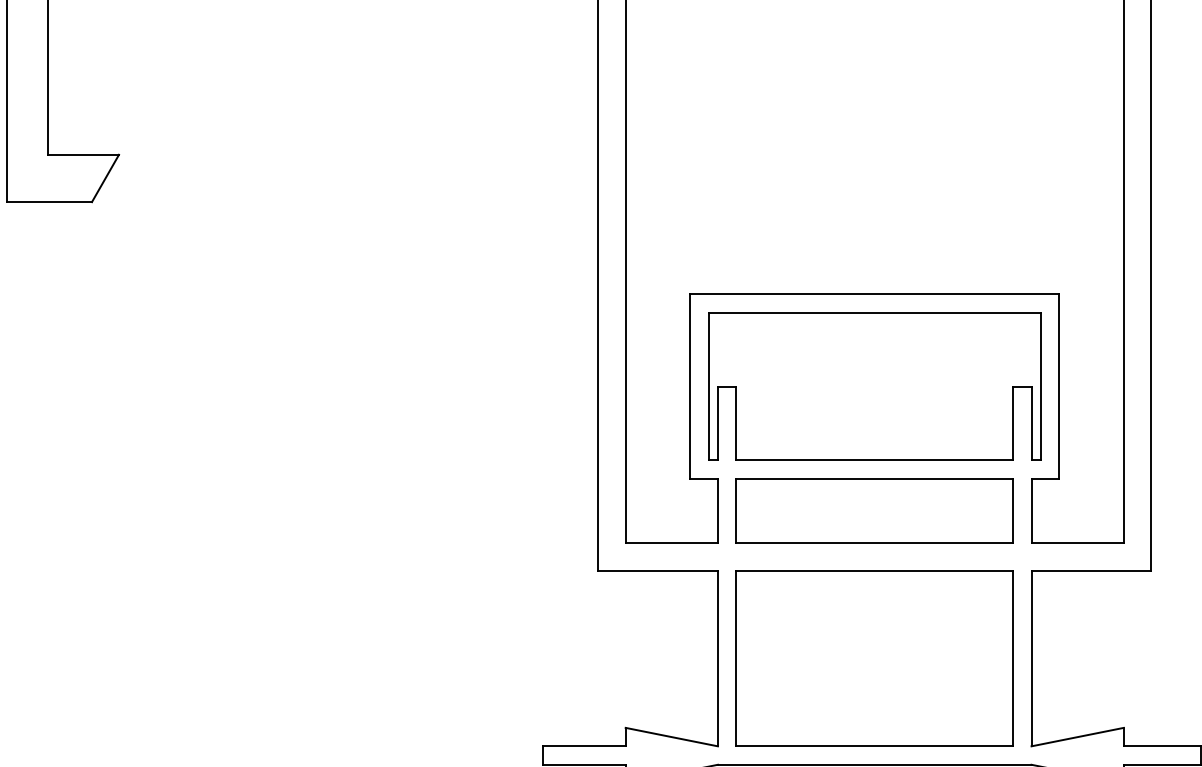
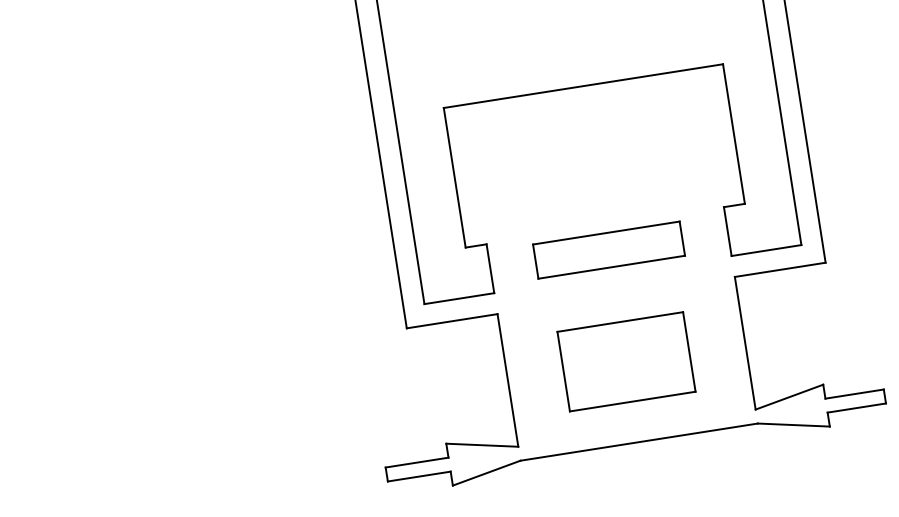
part: (874, 386) -> (594, 155), removed
part: (874, 510) -> (608, 249), size x0.7
part: (874, 658) -> (626, 361), size x0.6

